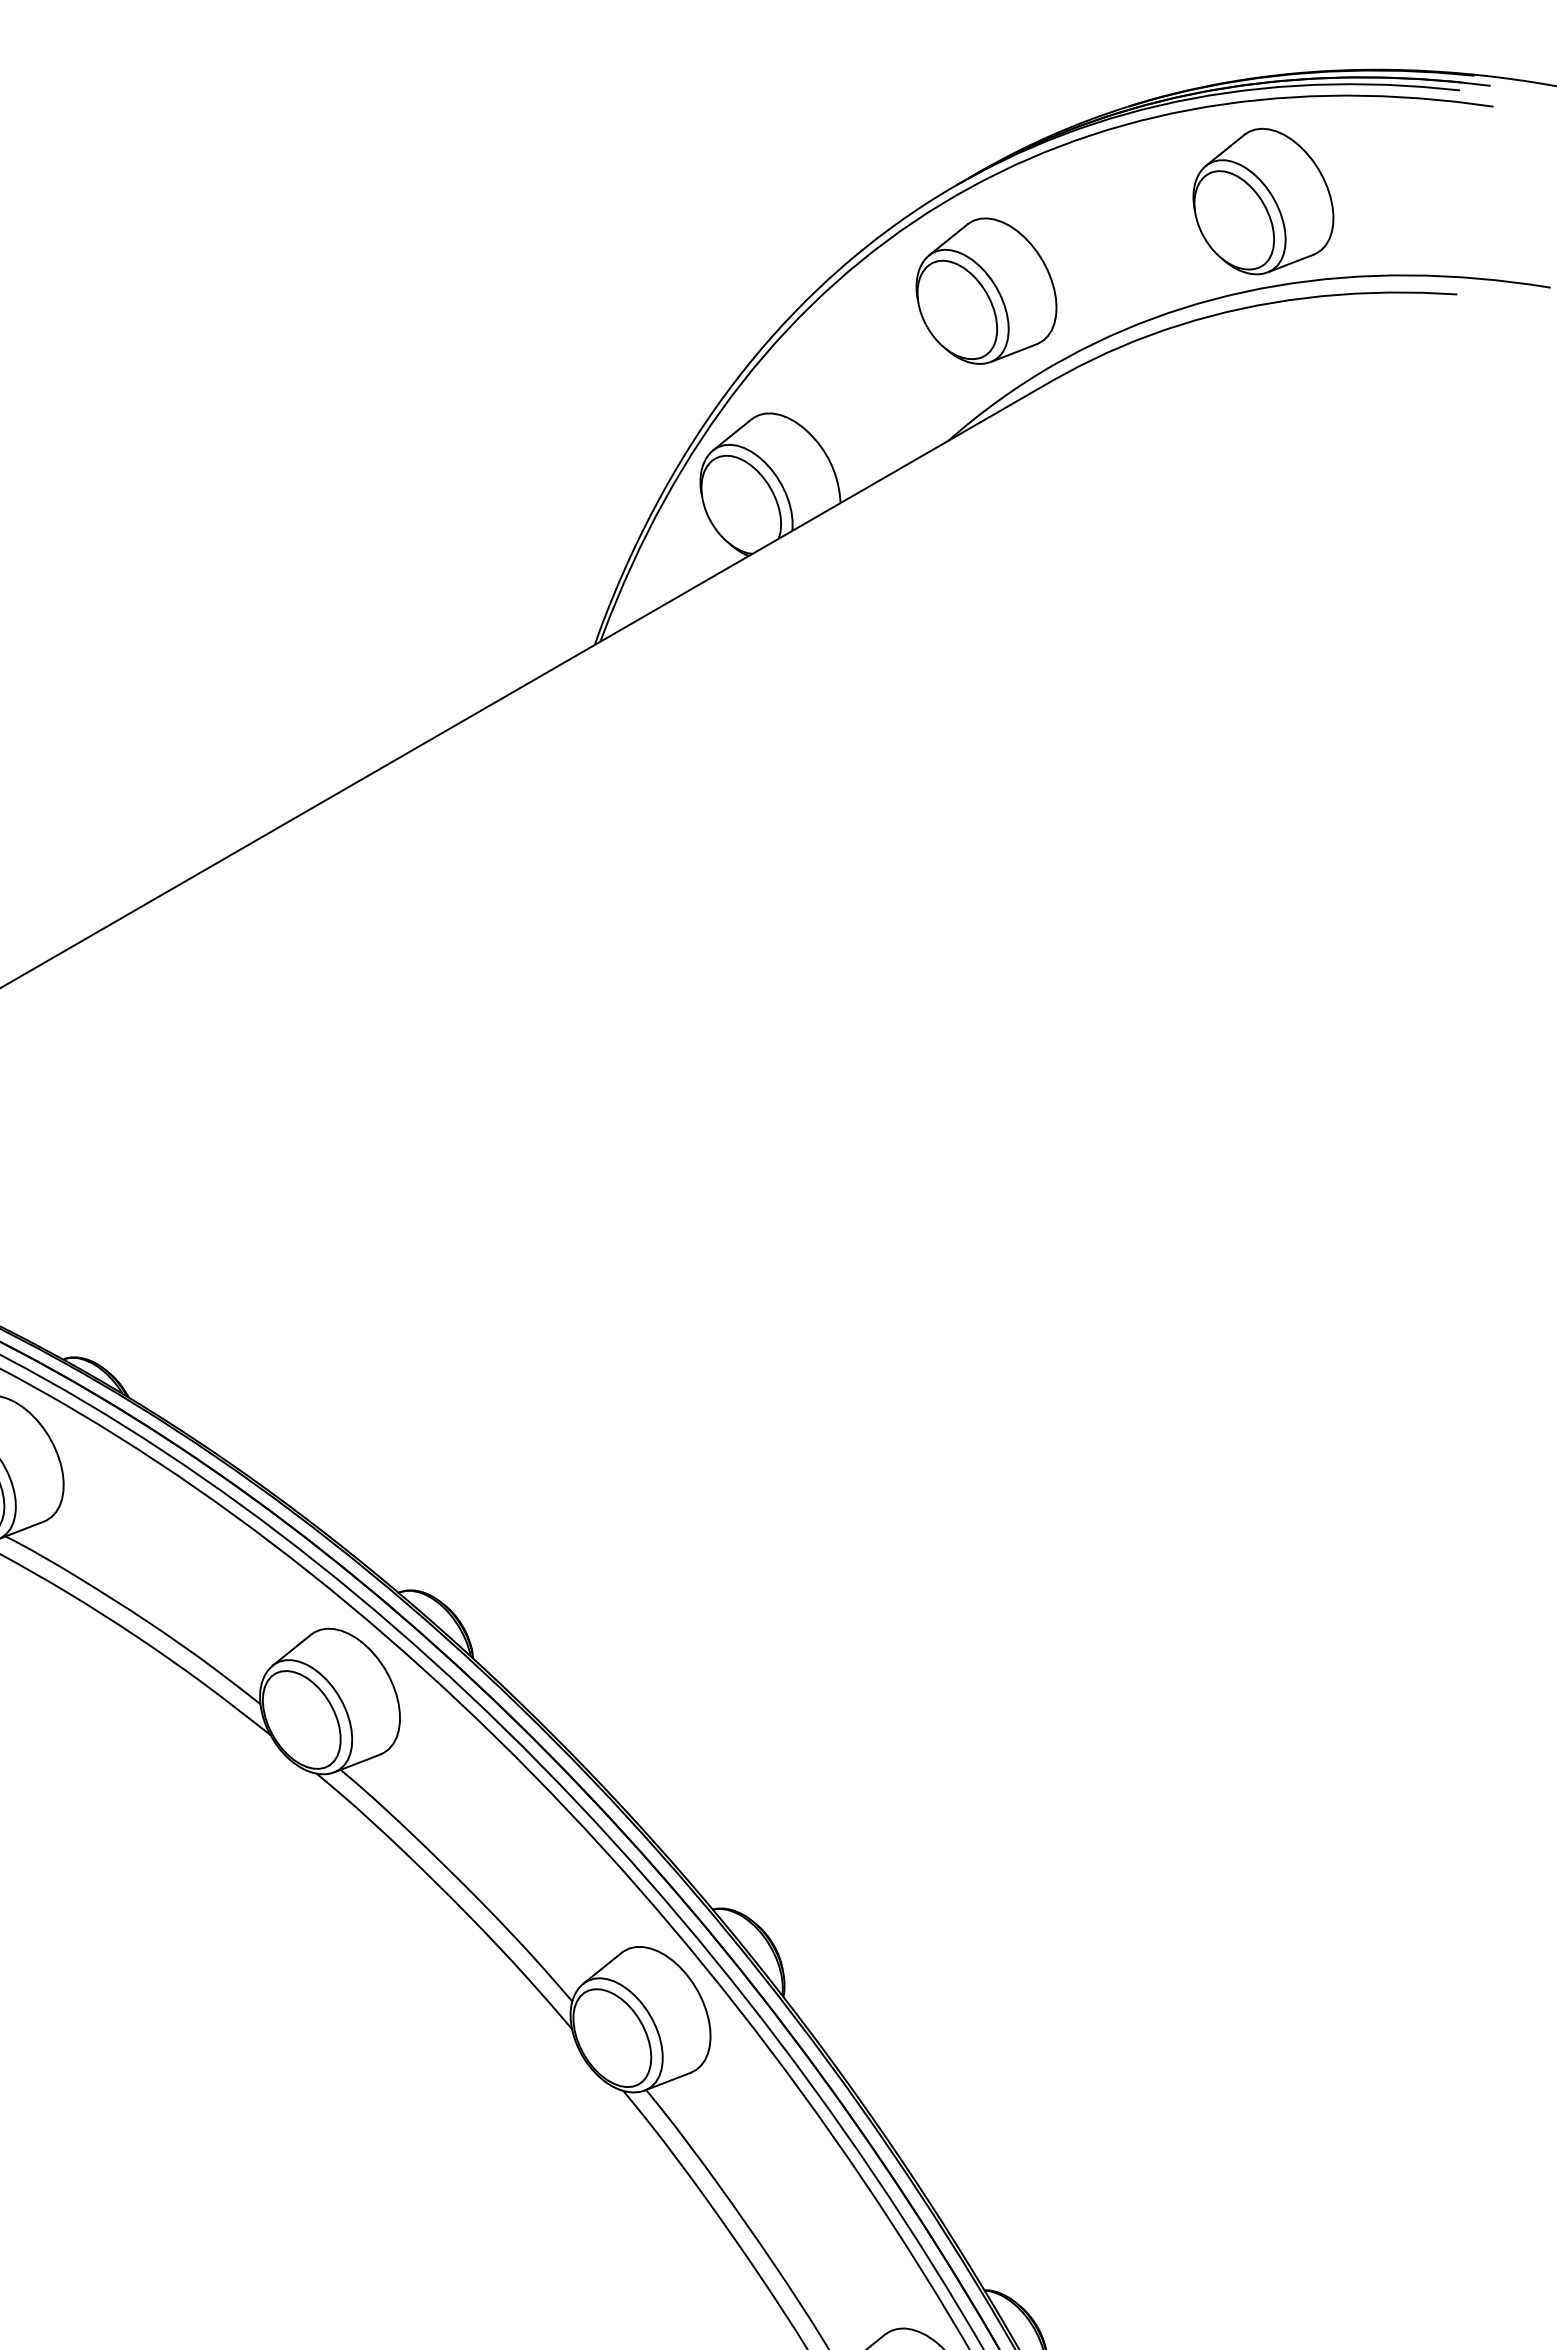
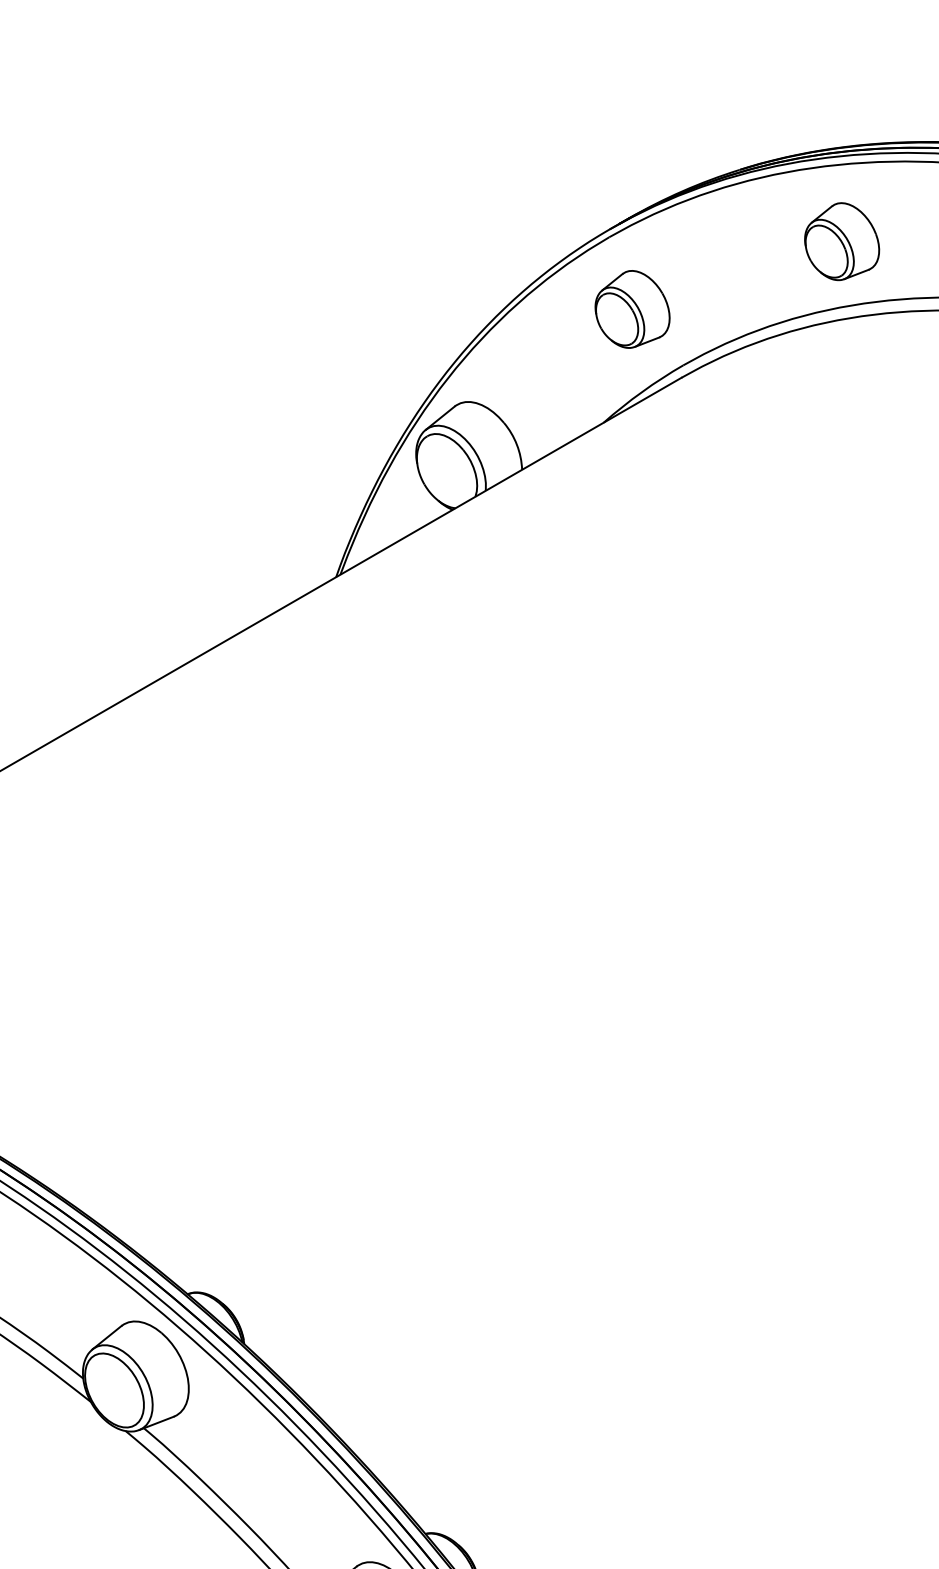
part: (1263, 201) -> (842, 241), size x0.7
part: (986, 290) -> (632, 308), size x0.7

